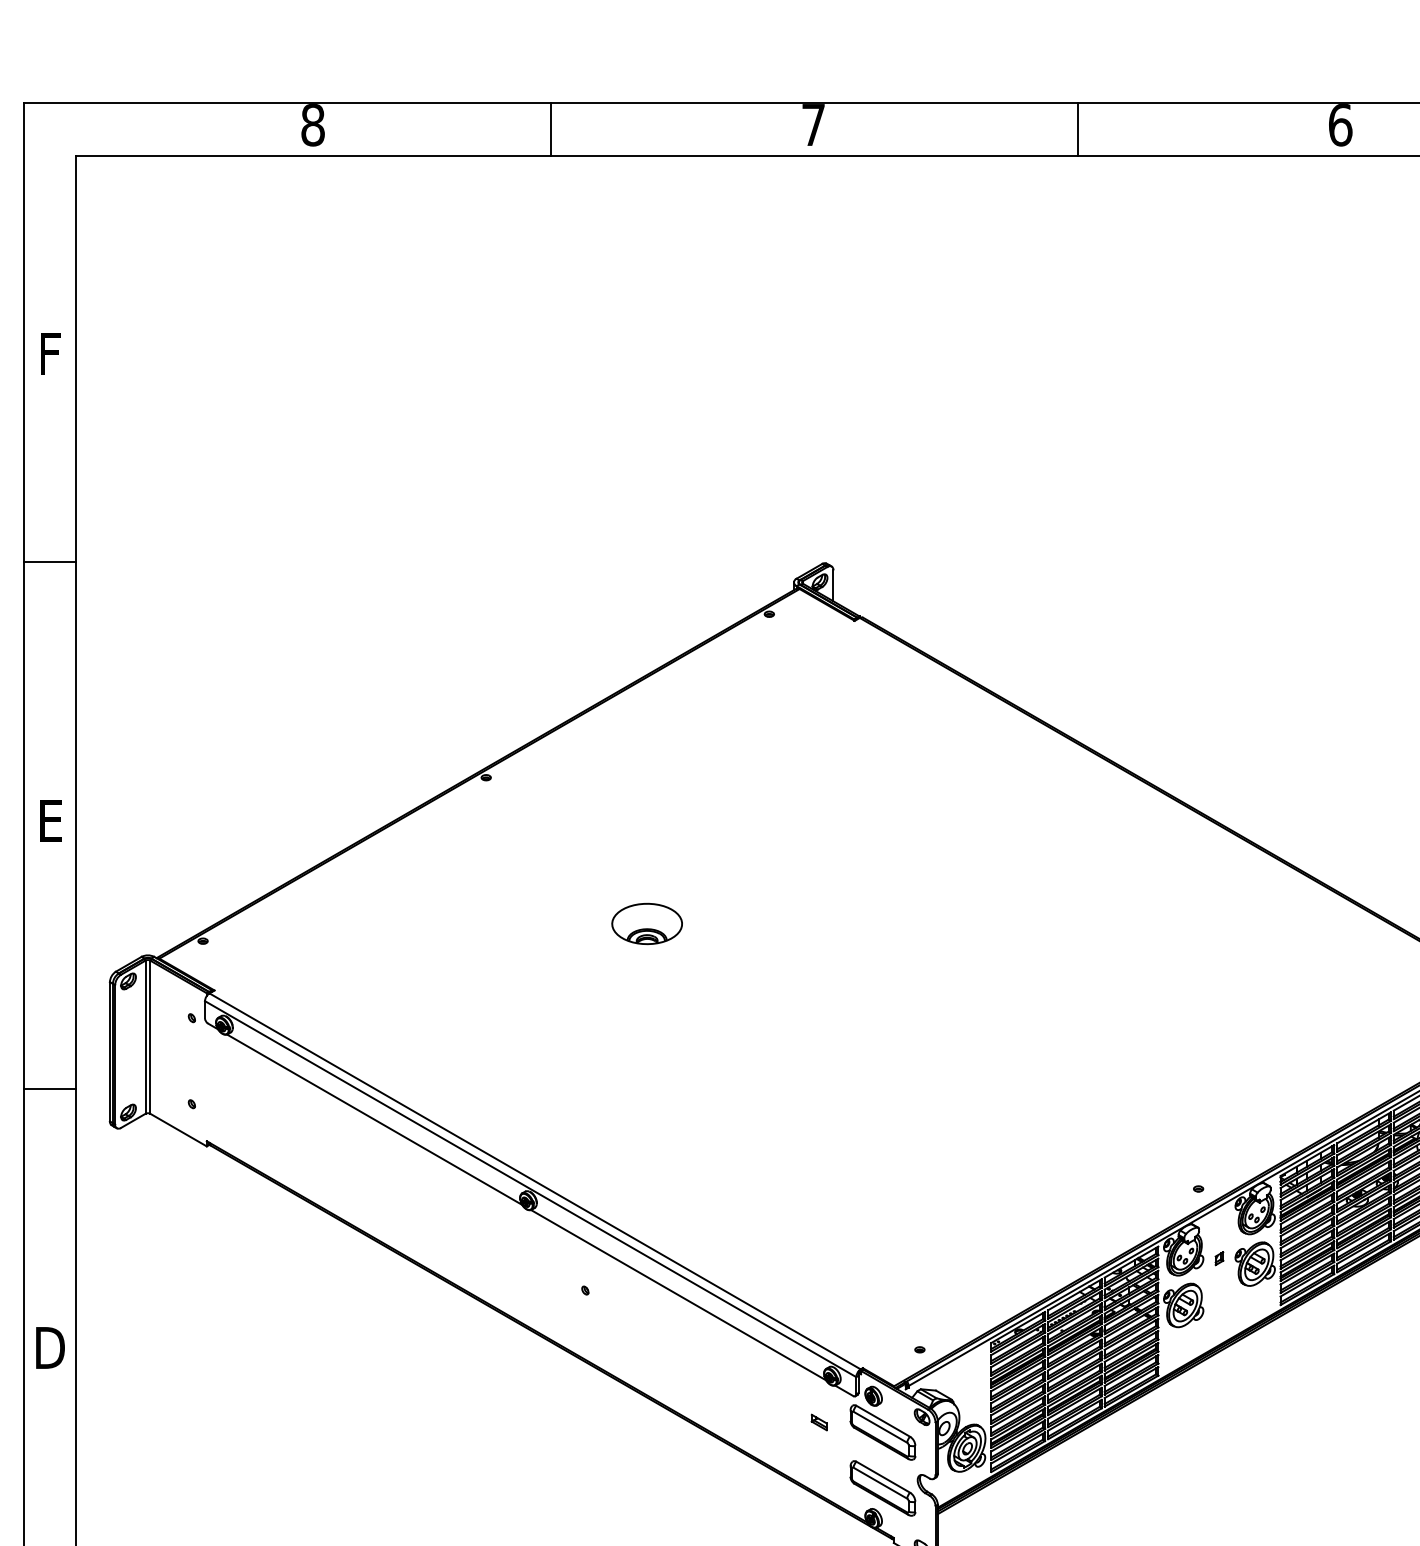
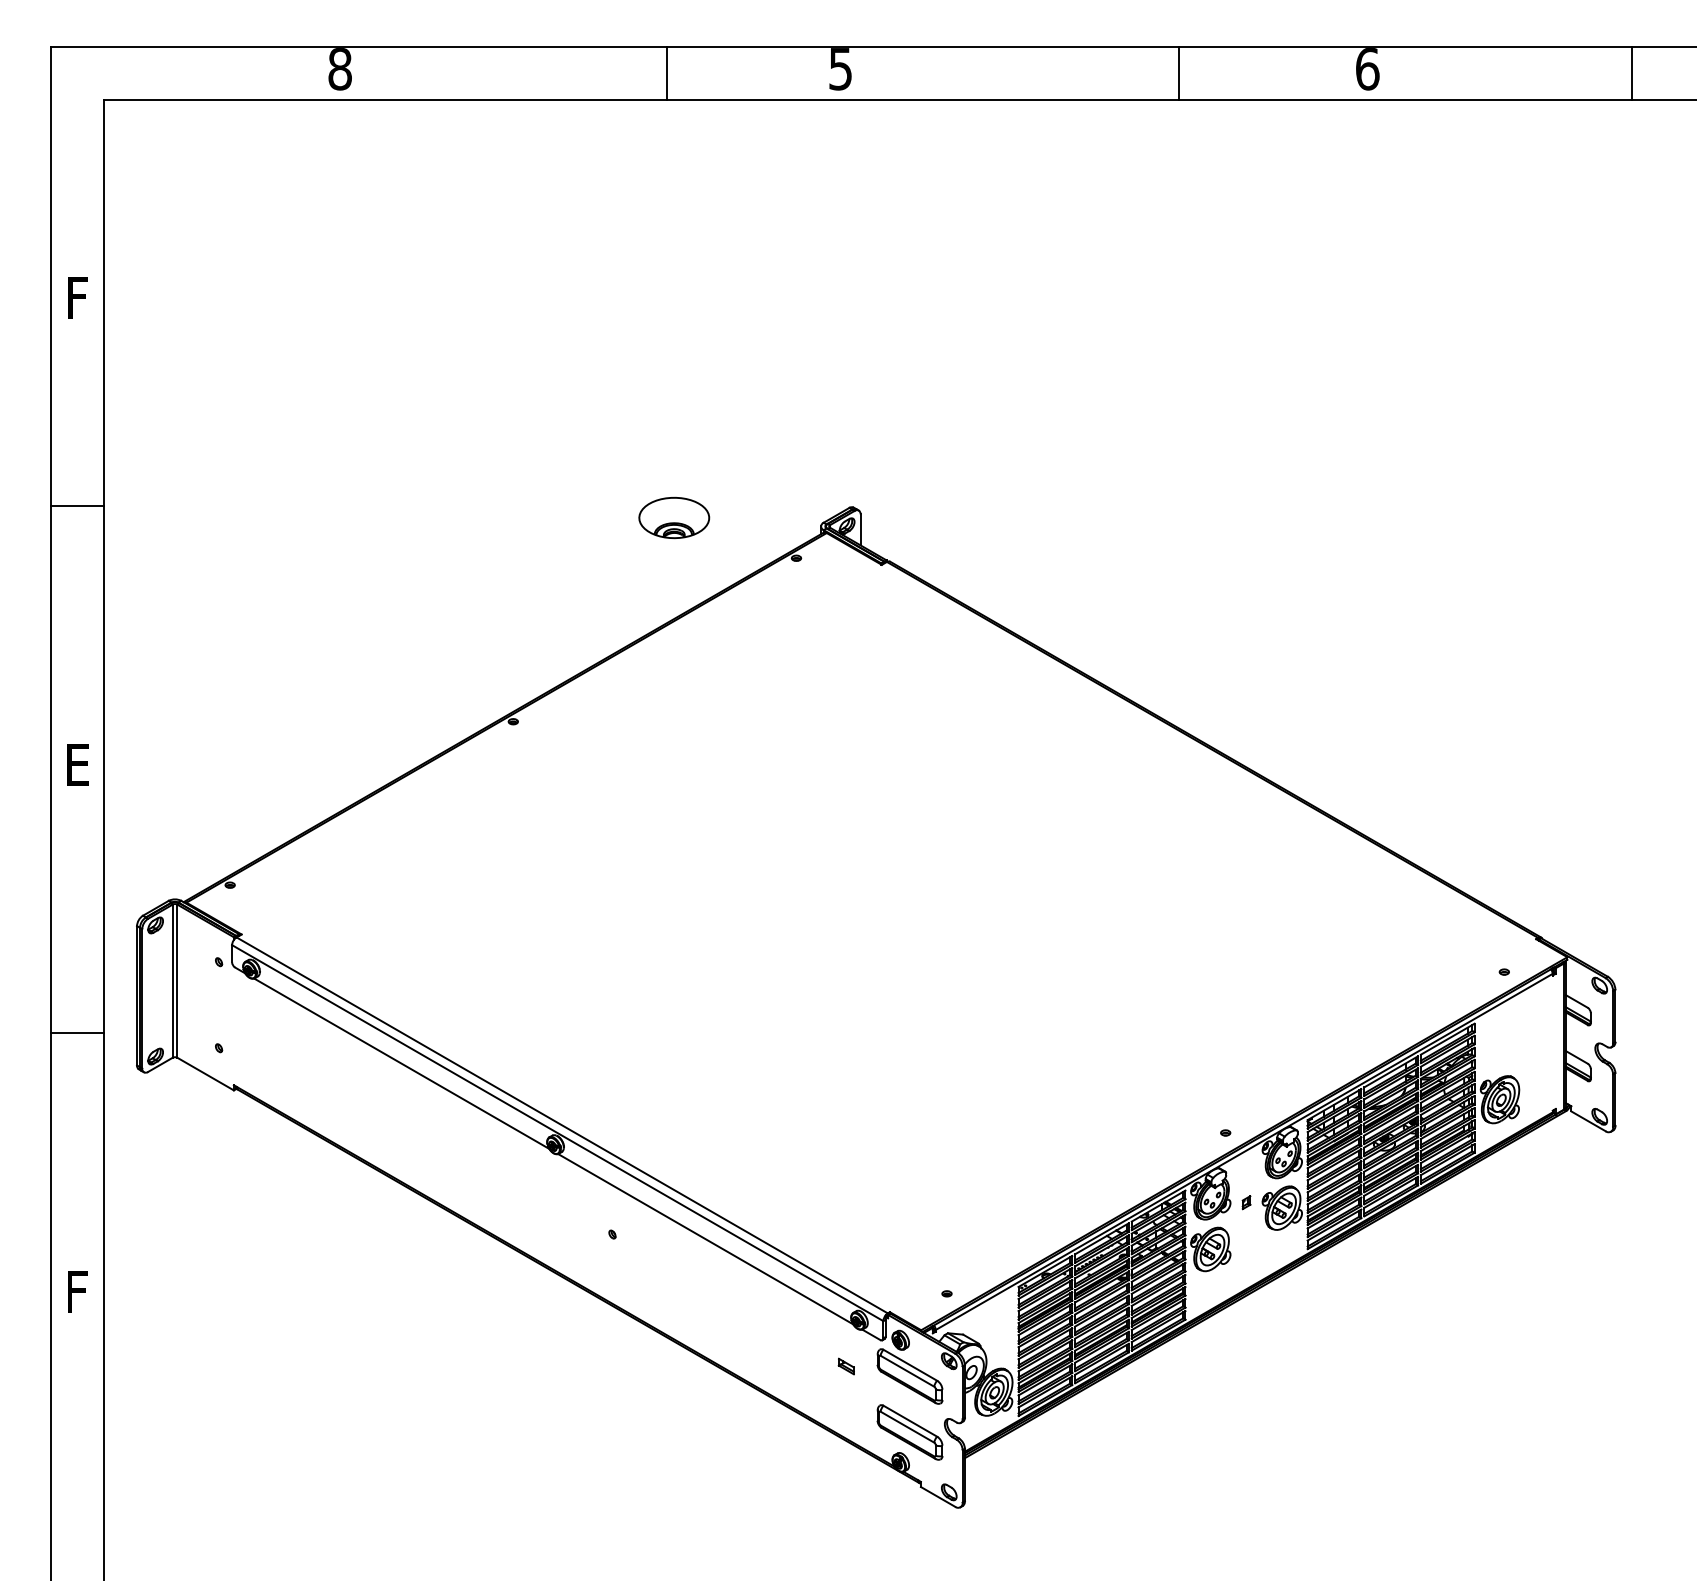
text: (813, 125) -> (840, 69), 7 -> 5
line: (550, 129) -> (666, 73), moved
line: (1077, 129) -> (1178, 73), moved
part: (647, 923) -> (674, 517), moved
text: (50, 1347) -> (77, 1291), D -> F

